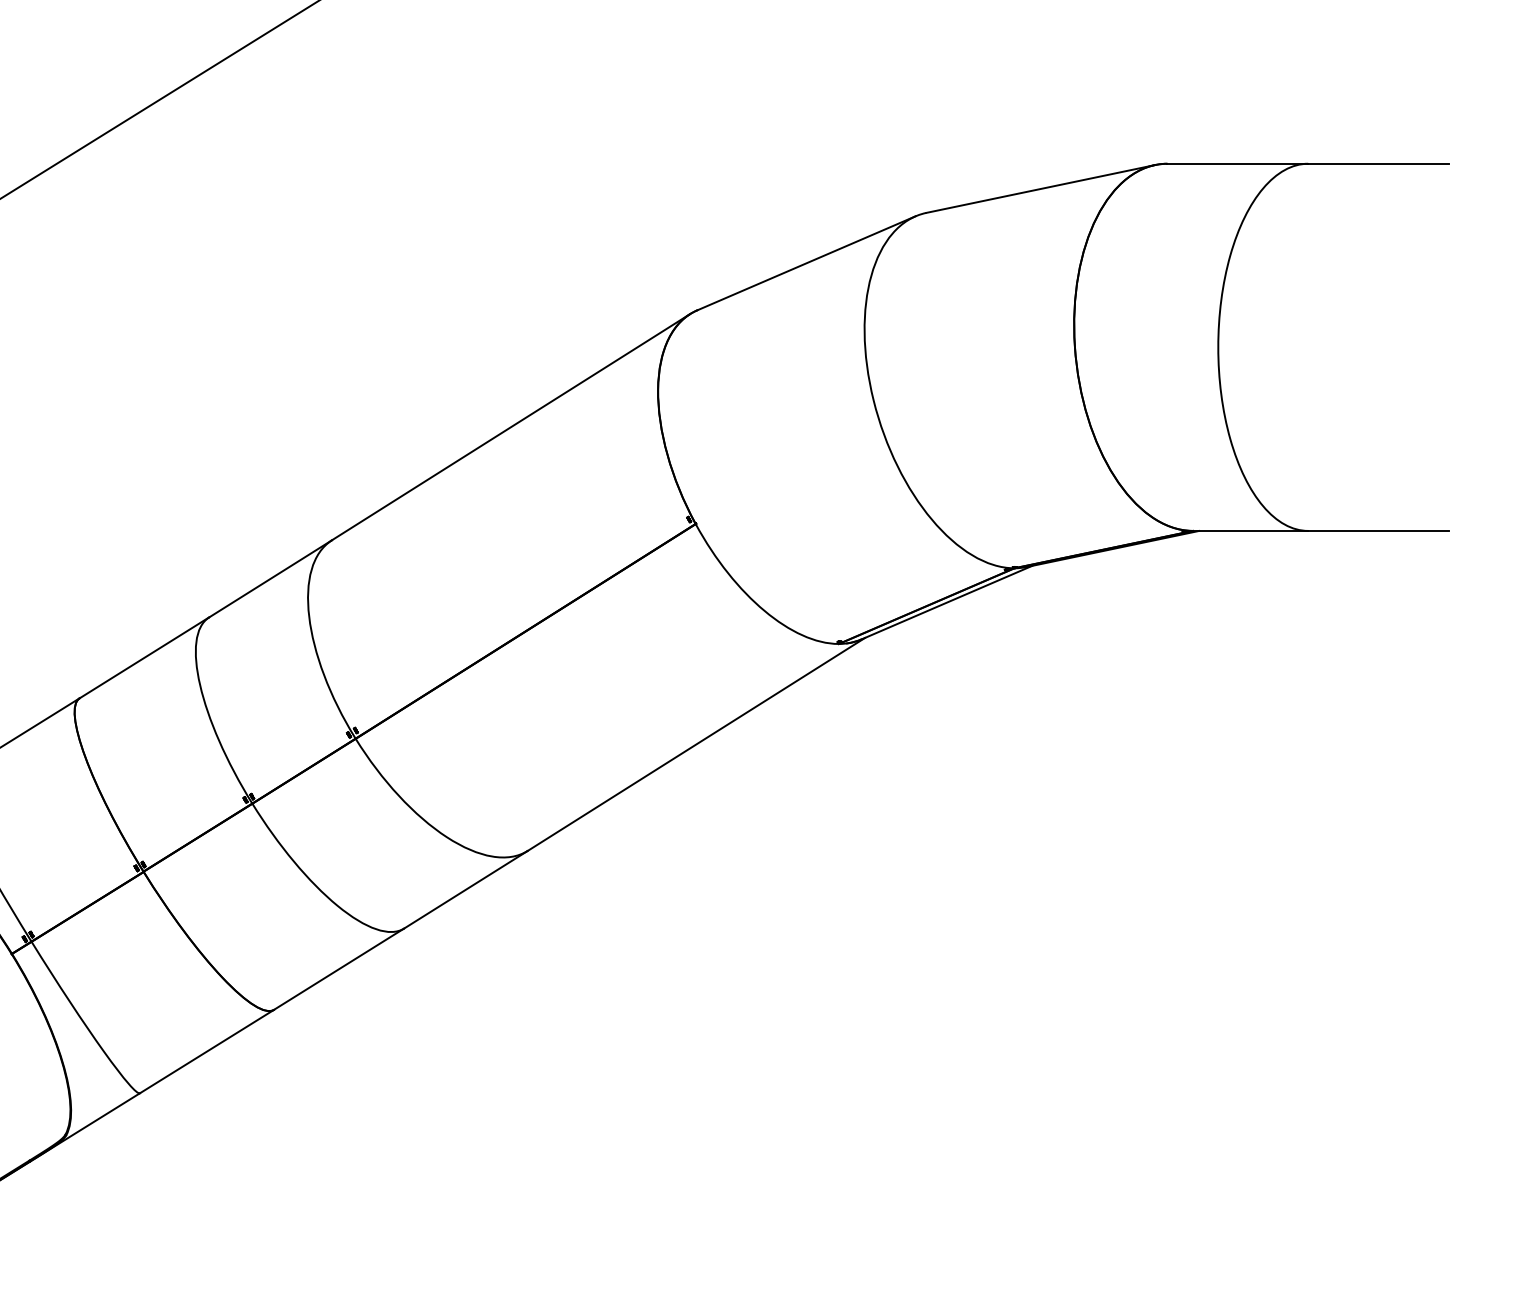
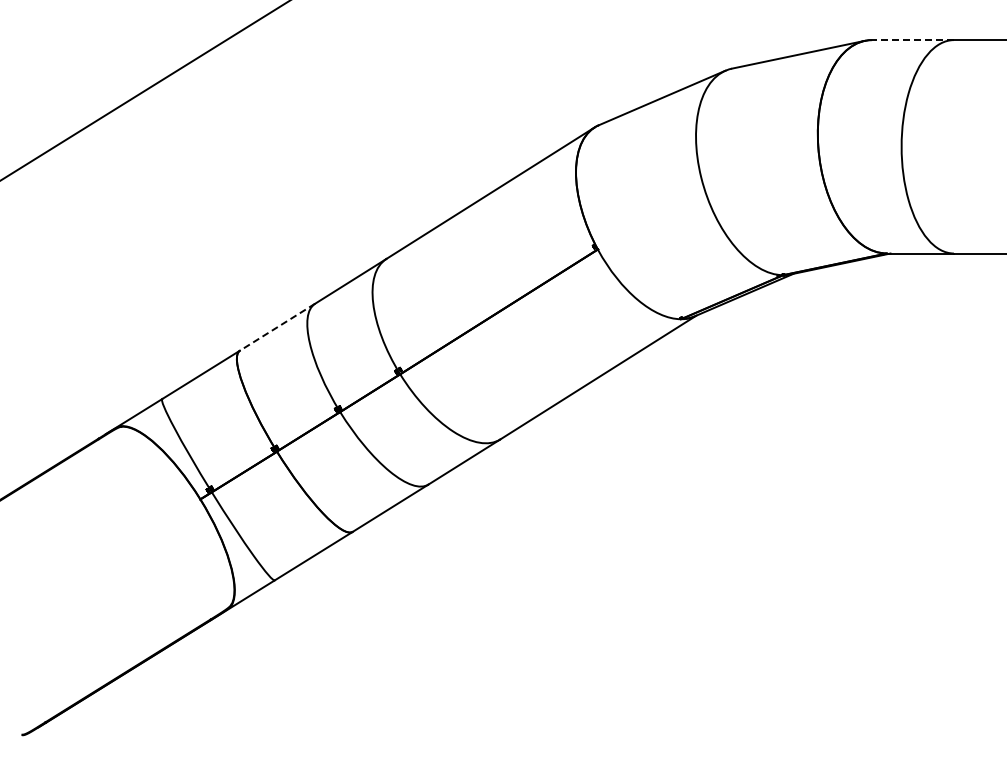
line: (1237, 164) -> (912, 40), solid -> dashed
line: (144, 658) -> (277, 327), solid -> dashed

